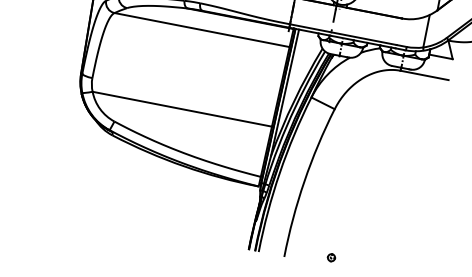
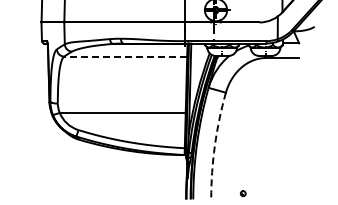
line: (201, 29) -> (125, 56), solid -> dashed
arc: (303, 181) -> (214, 145), solid -> dashed

